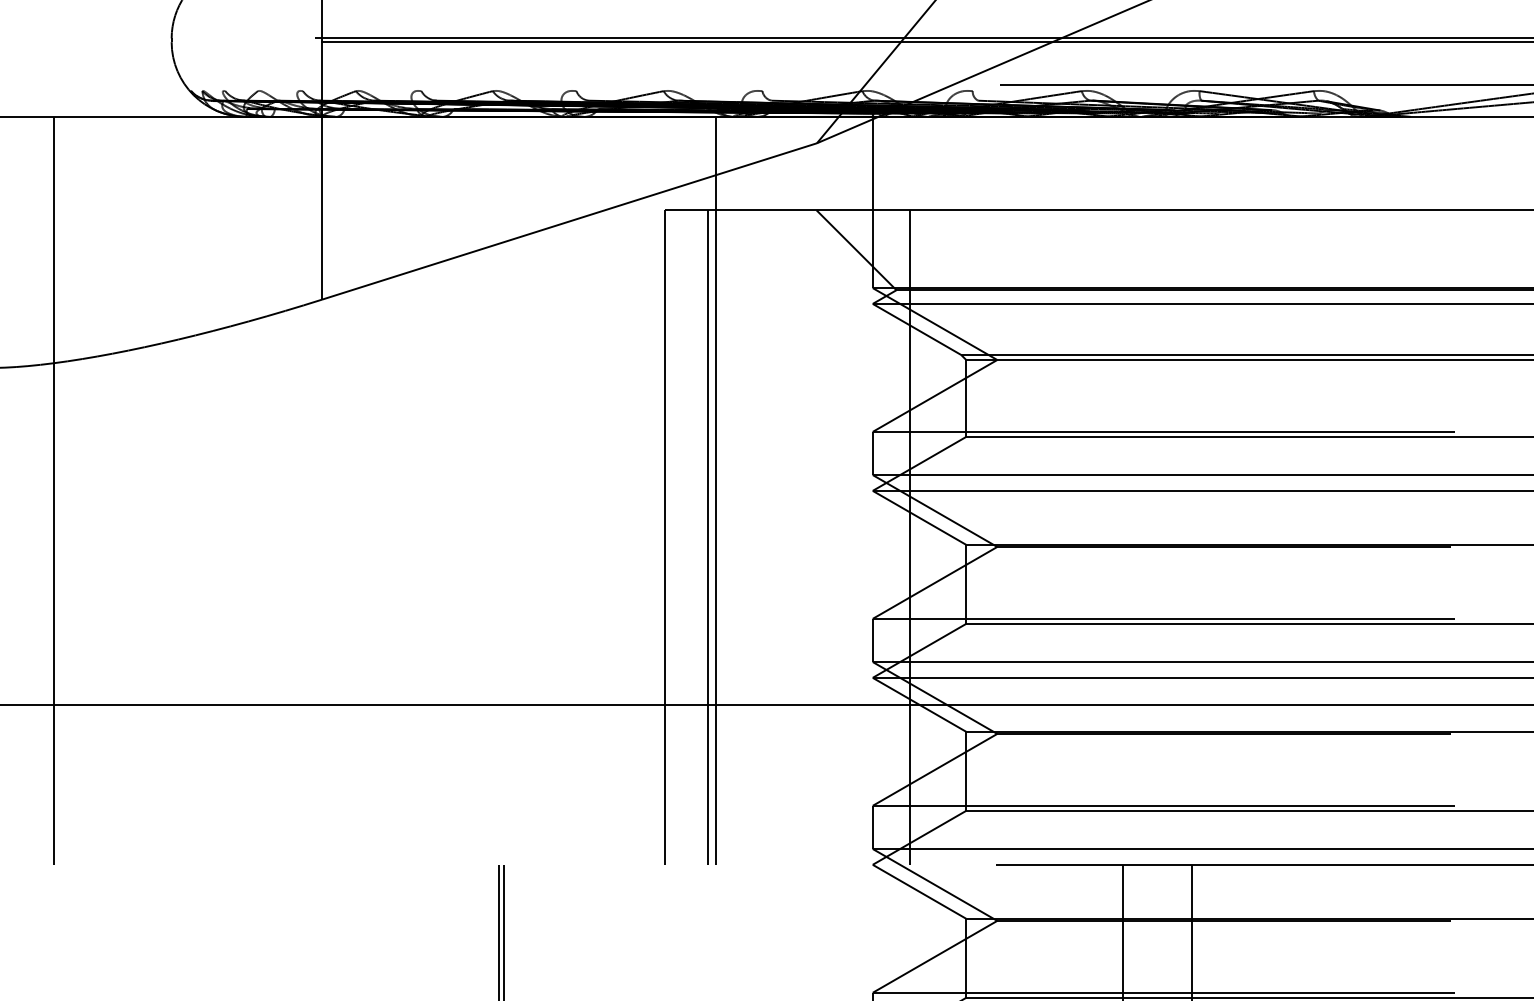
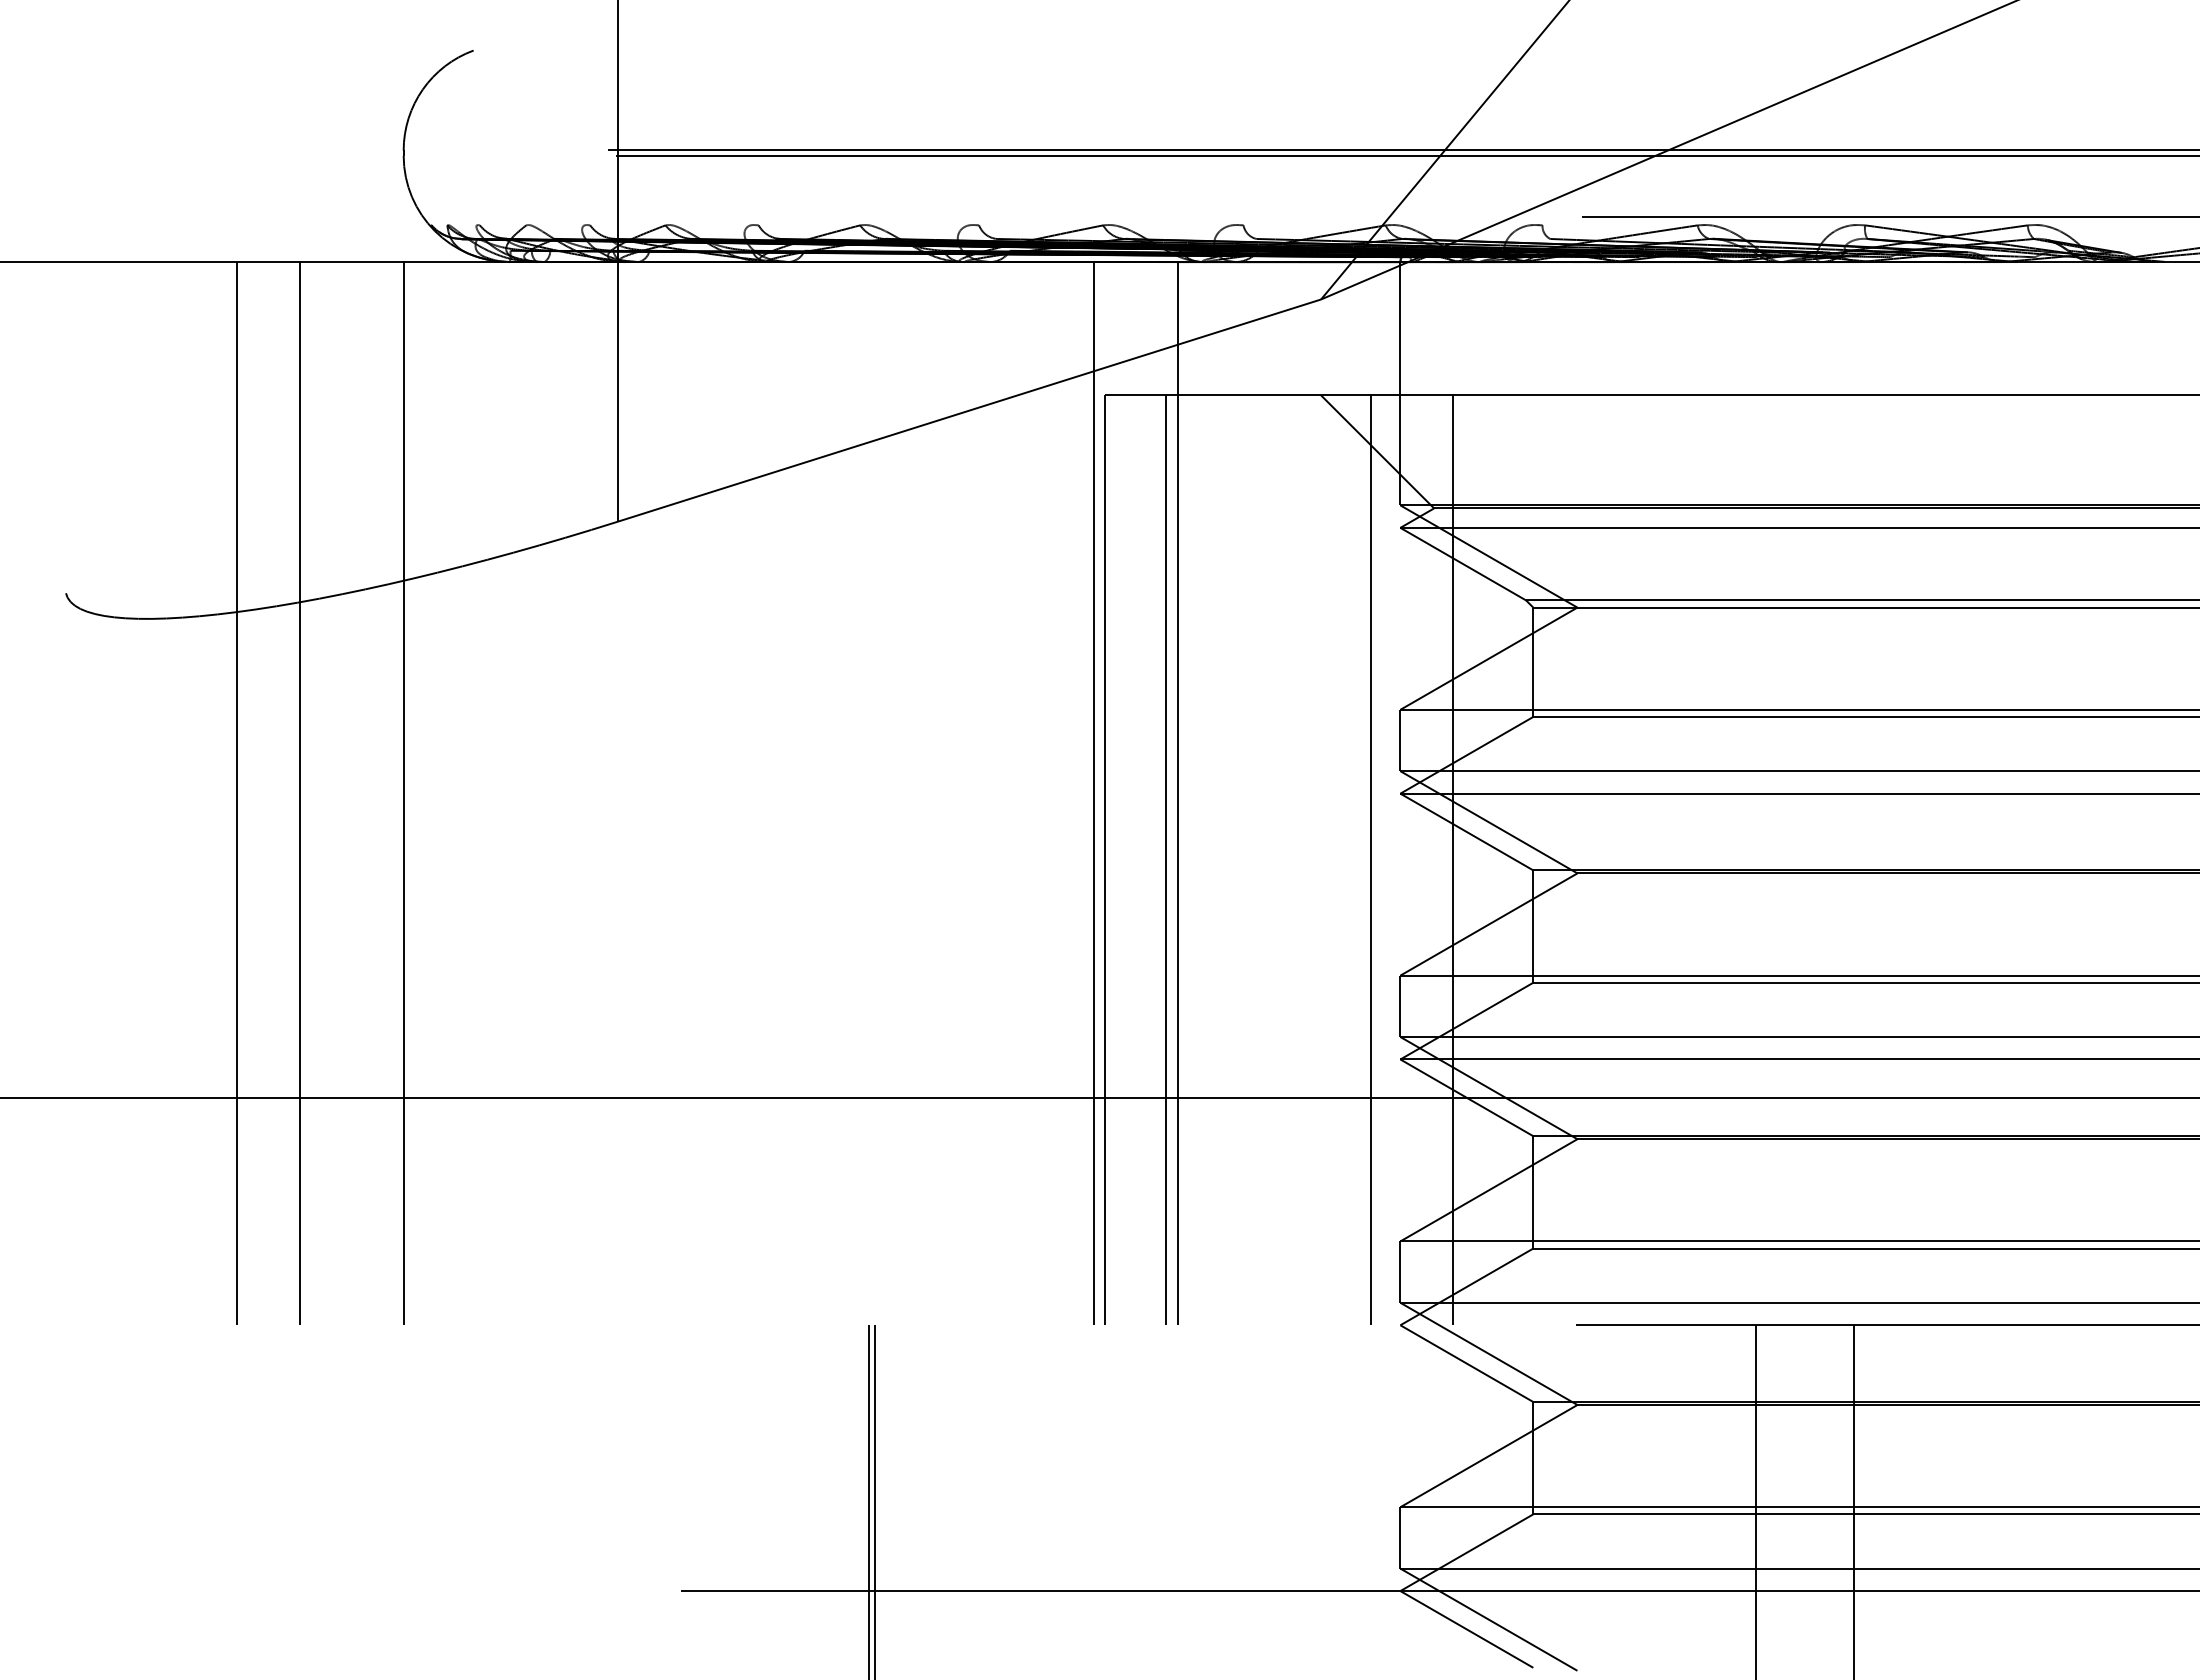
line: (99, 490) -> (300, 793), added
line: (172, 490) -> (404, 793), added
line: (657, 490) -> (1094, 793), added
line: (851, 537) -> (1370, 859), added

